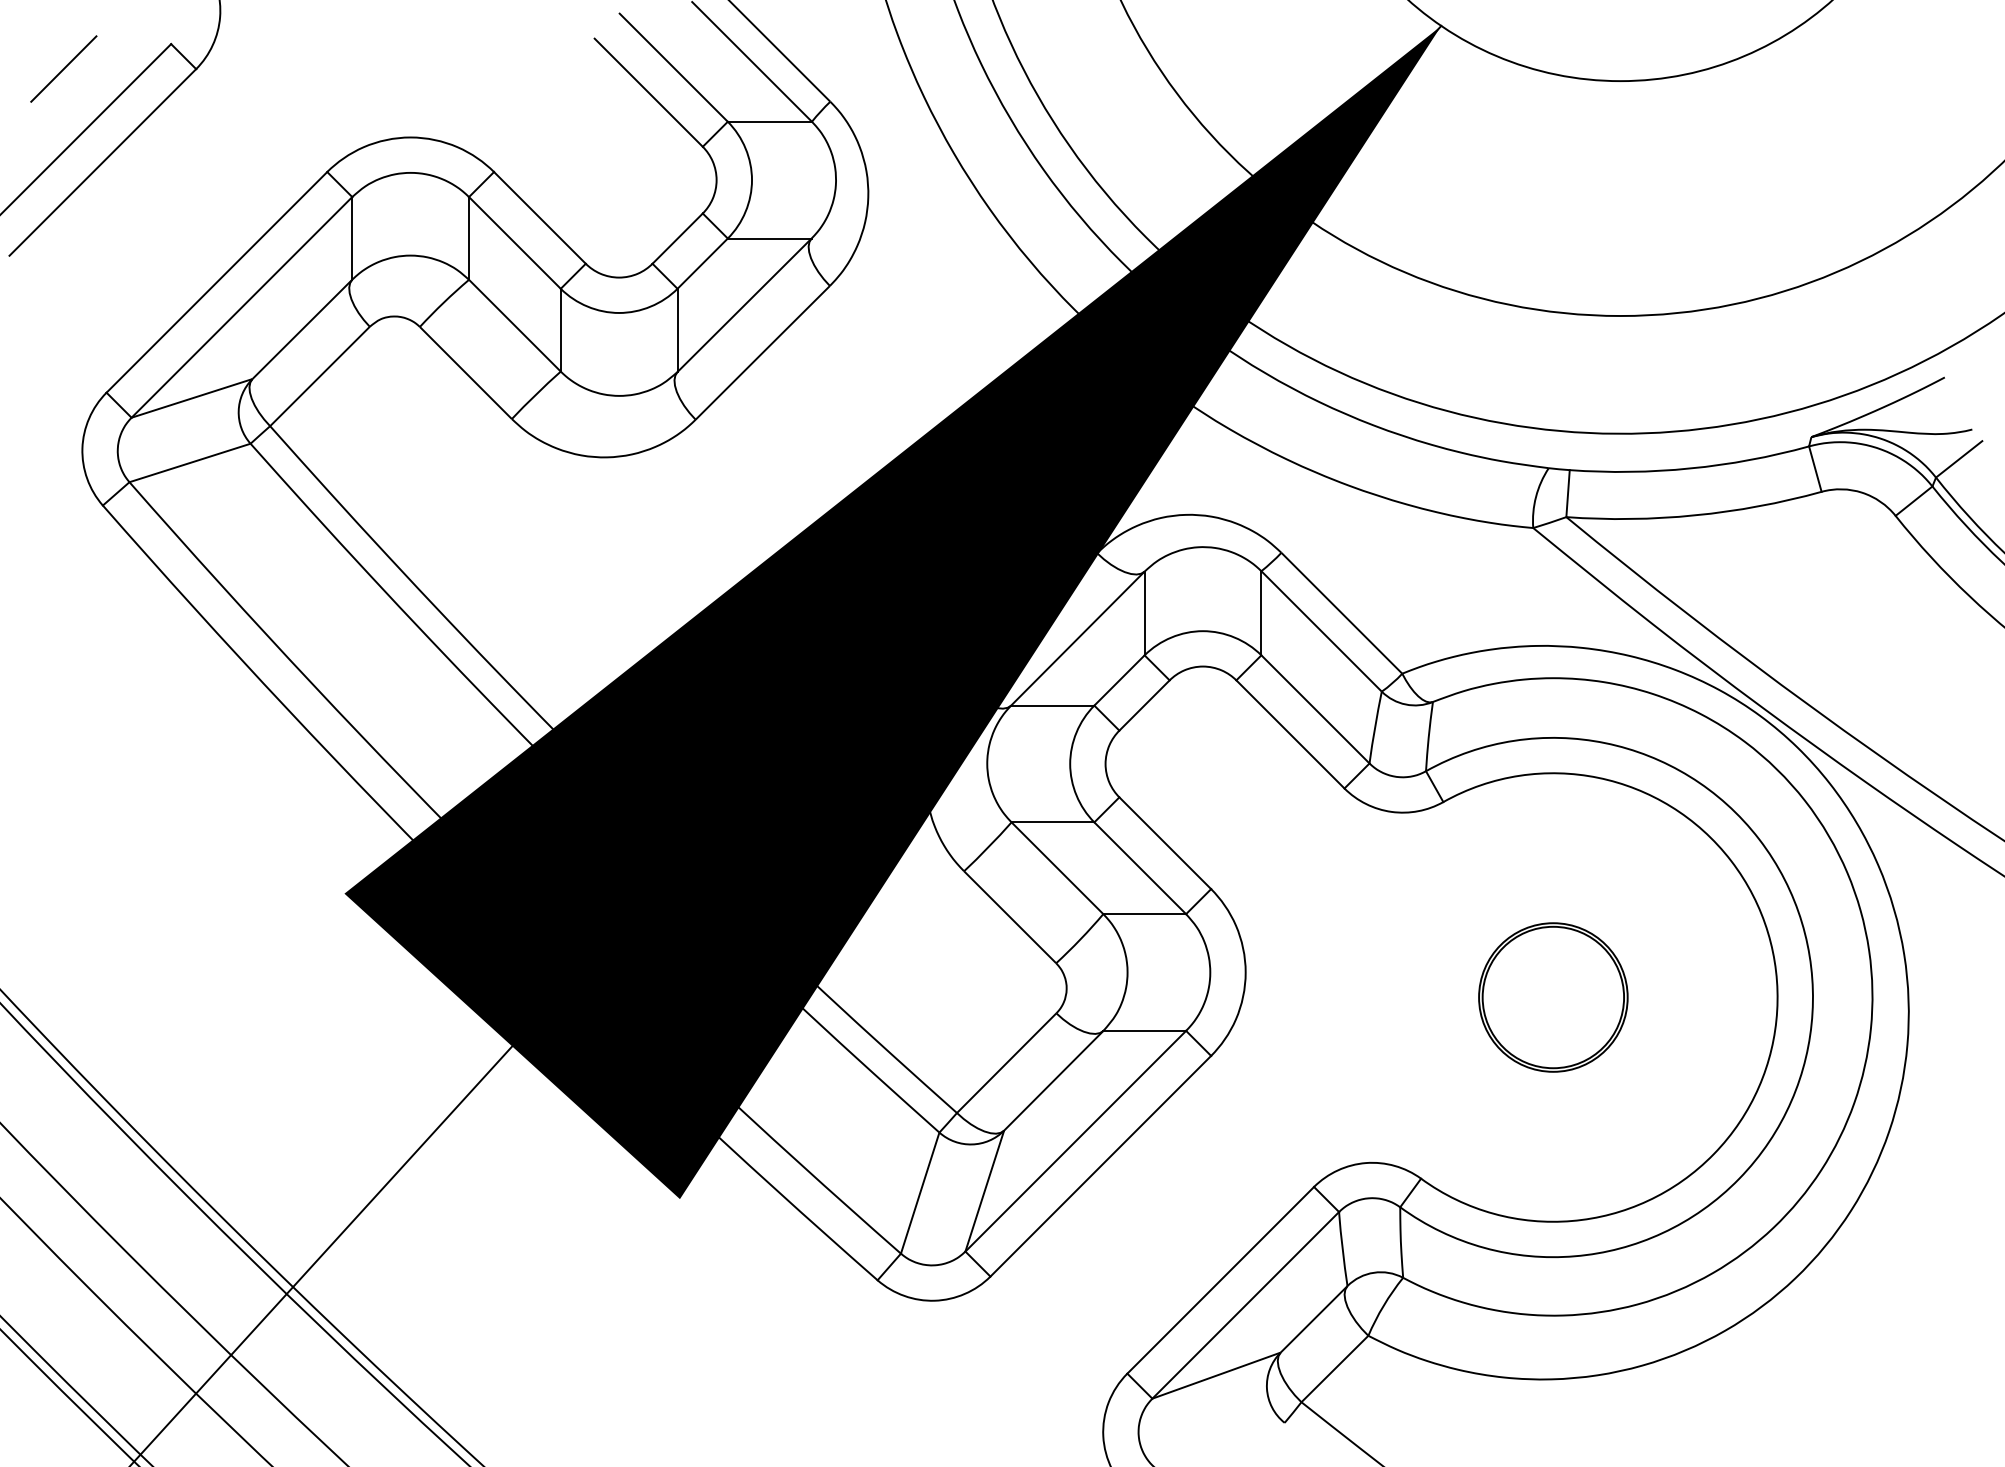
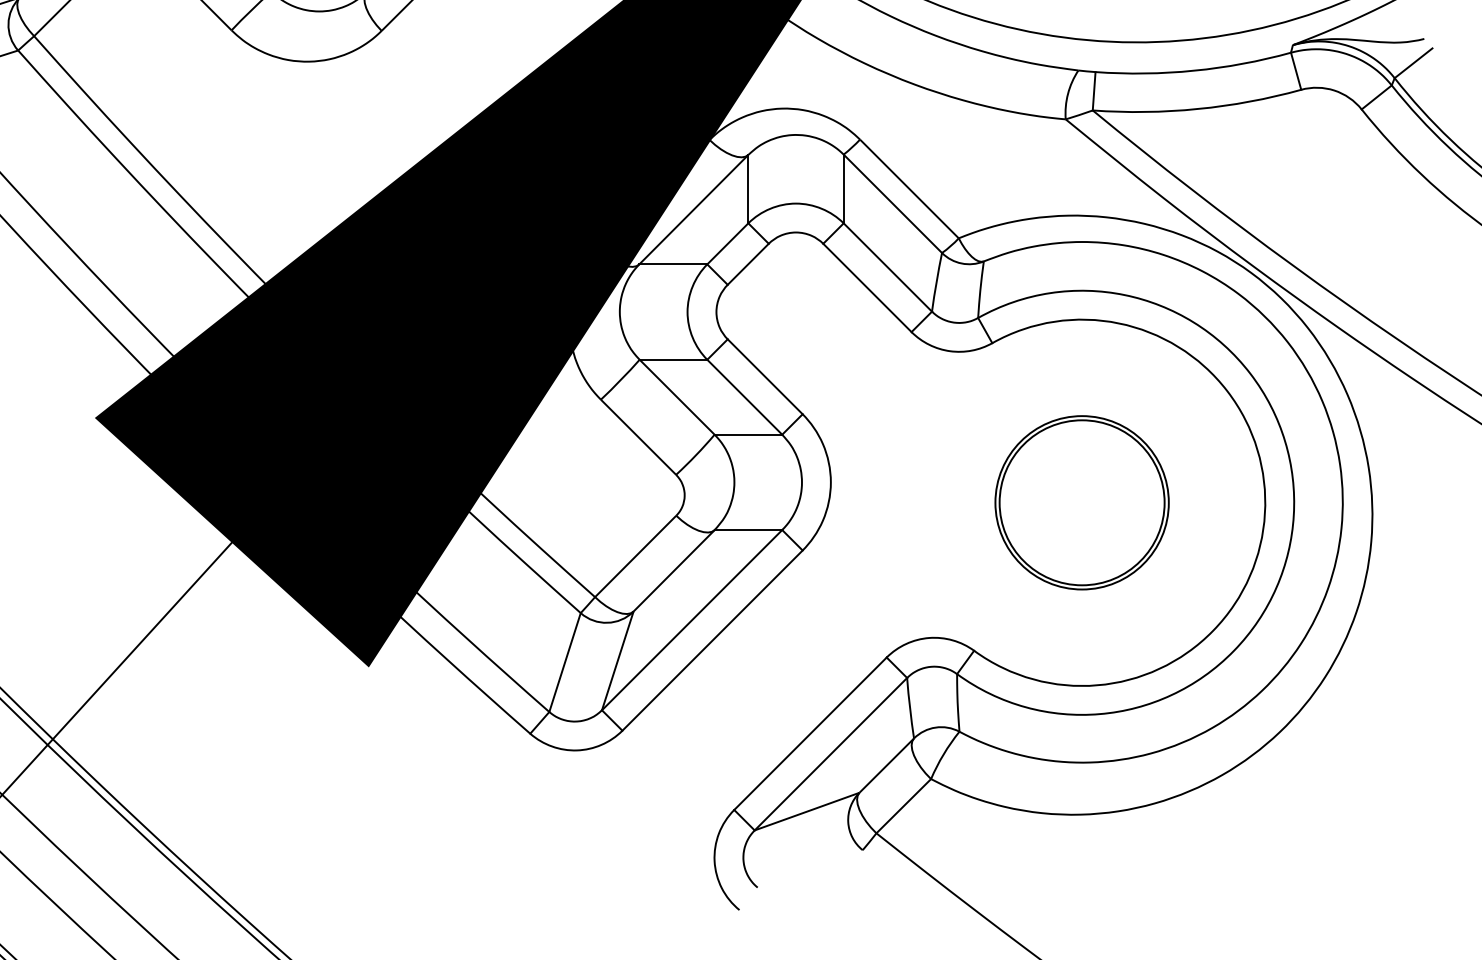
part: (1553, 997) -> (1082, 502), size x1.43

